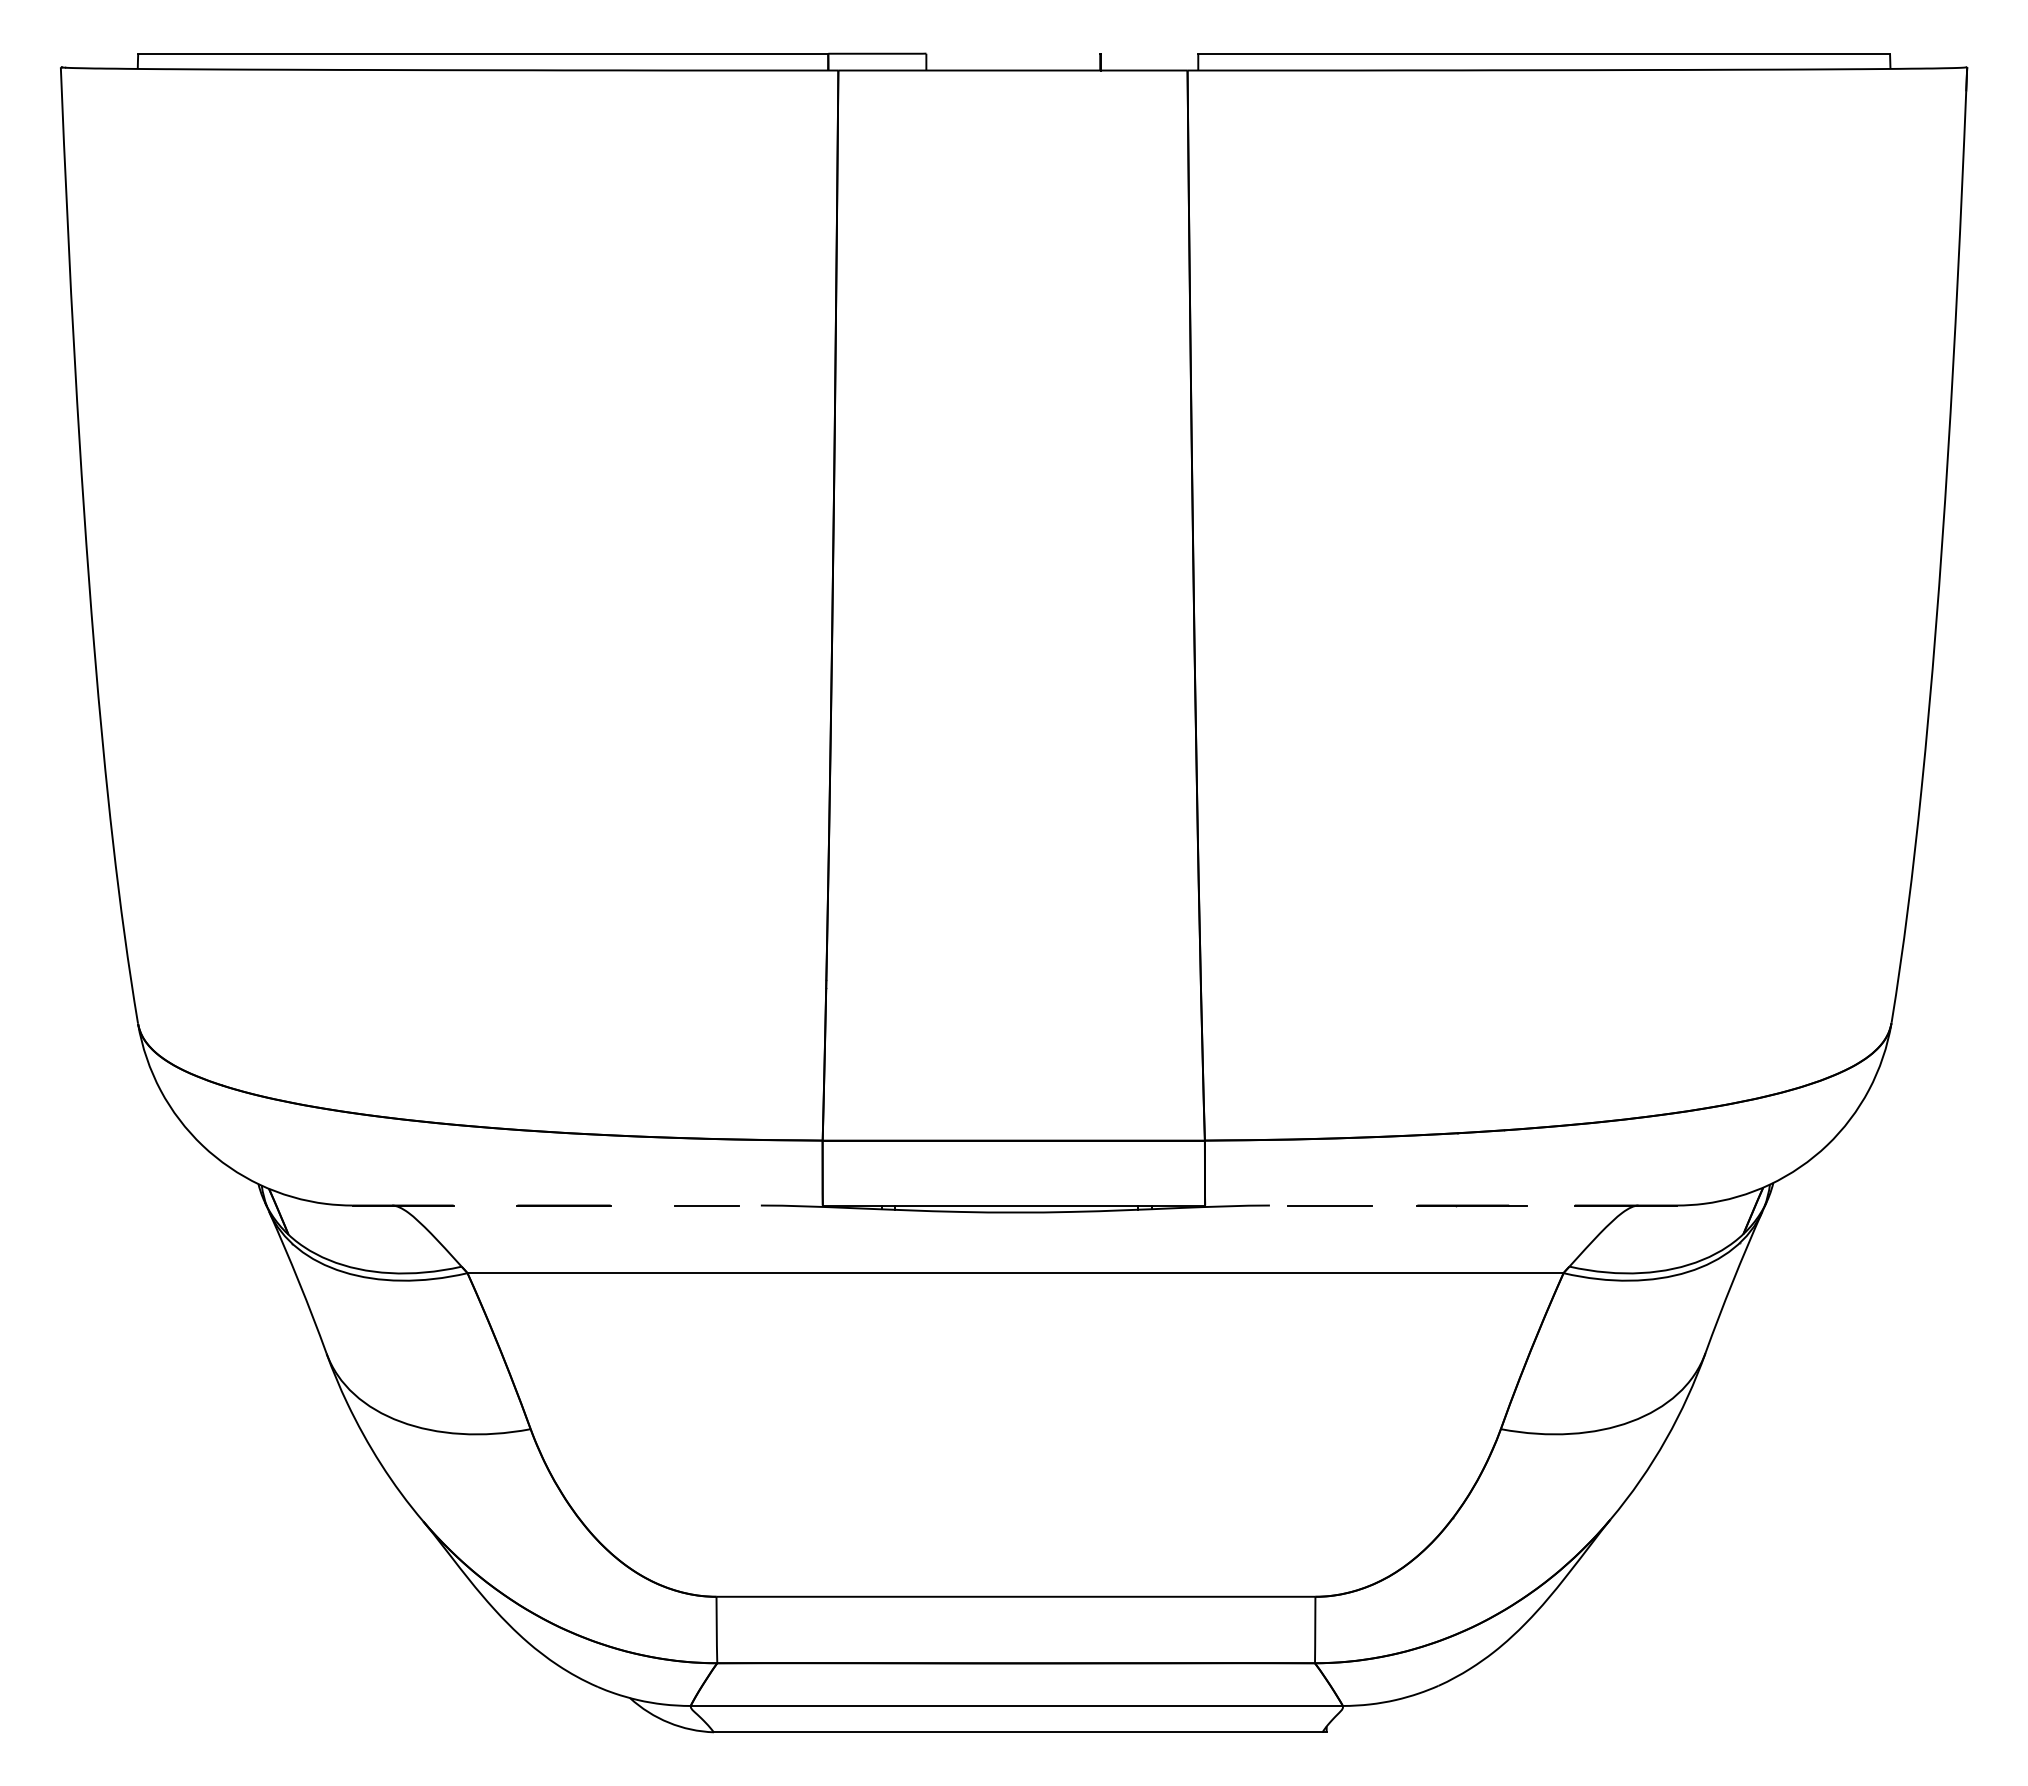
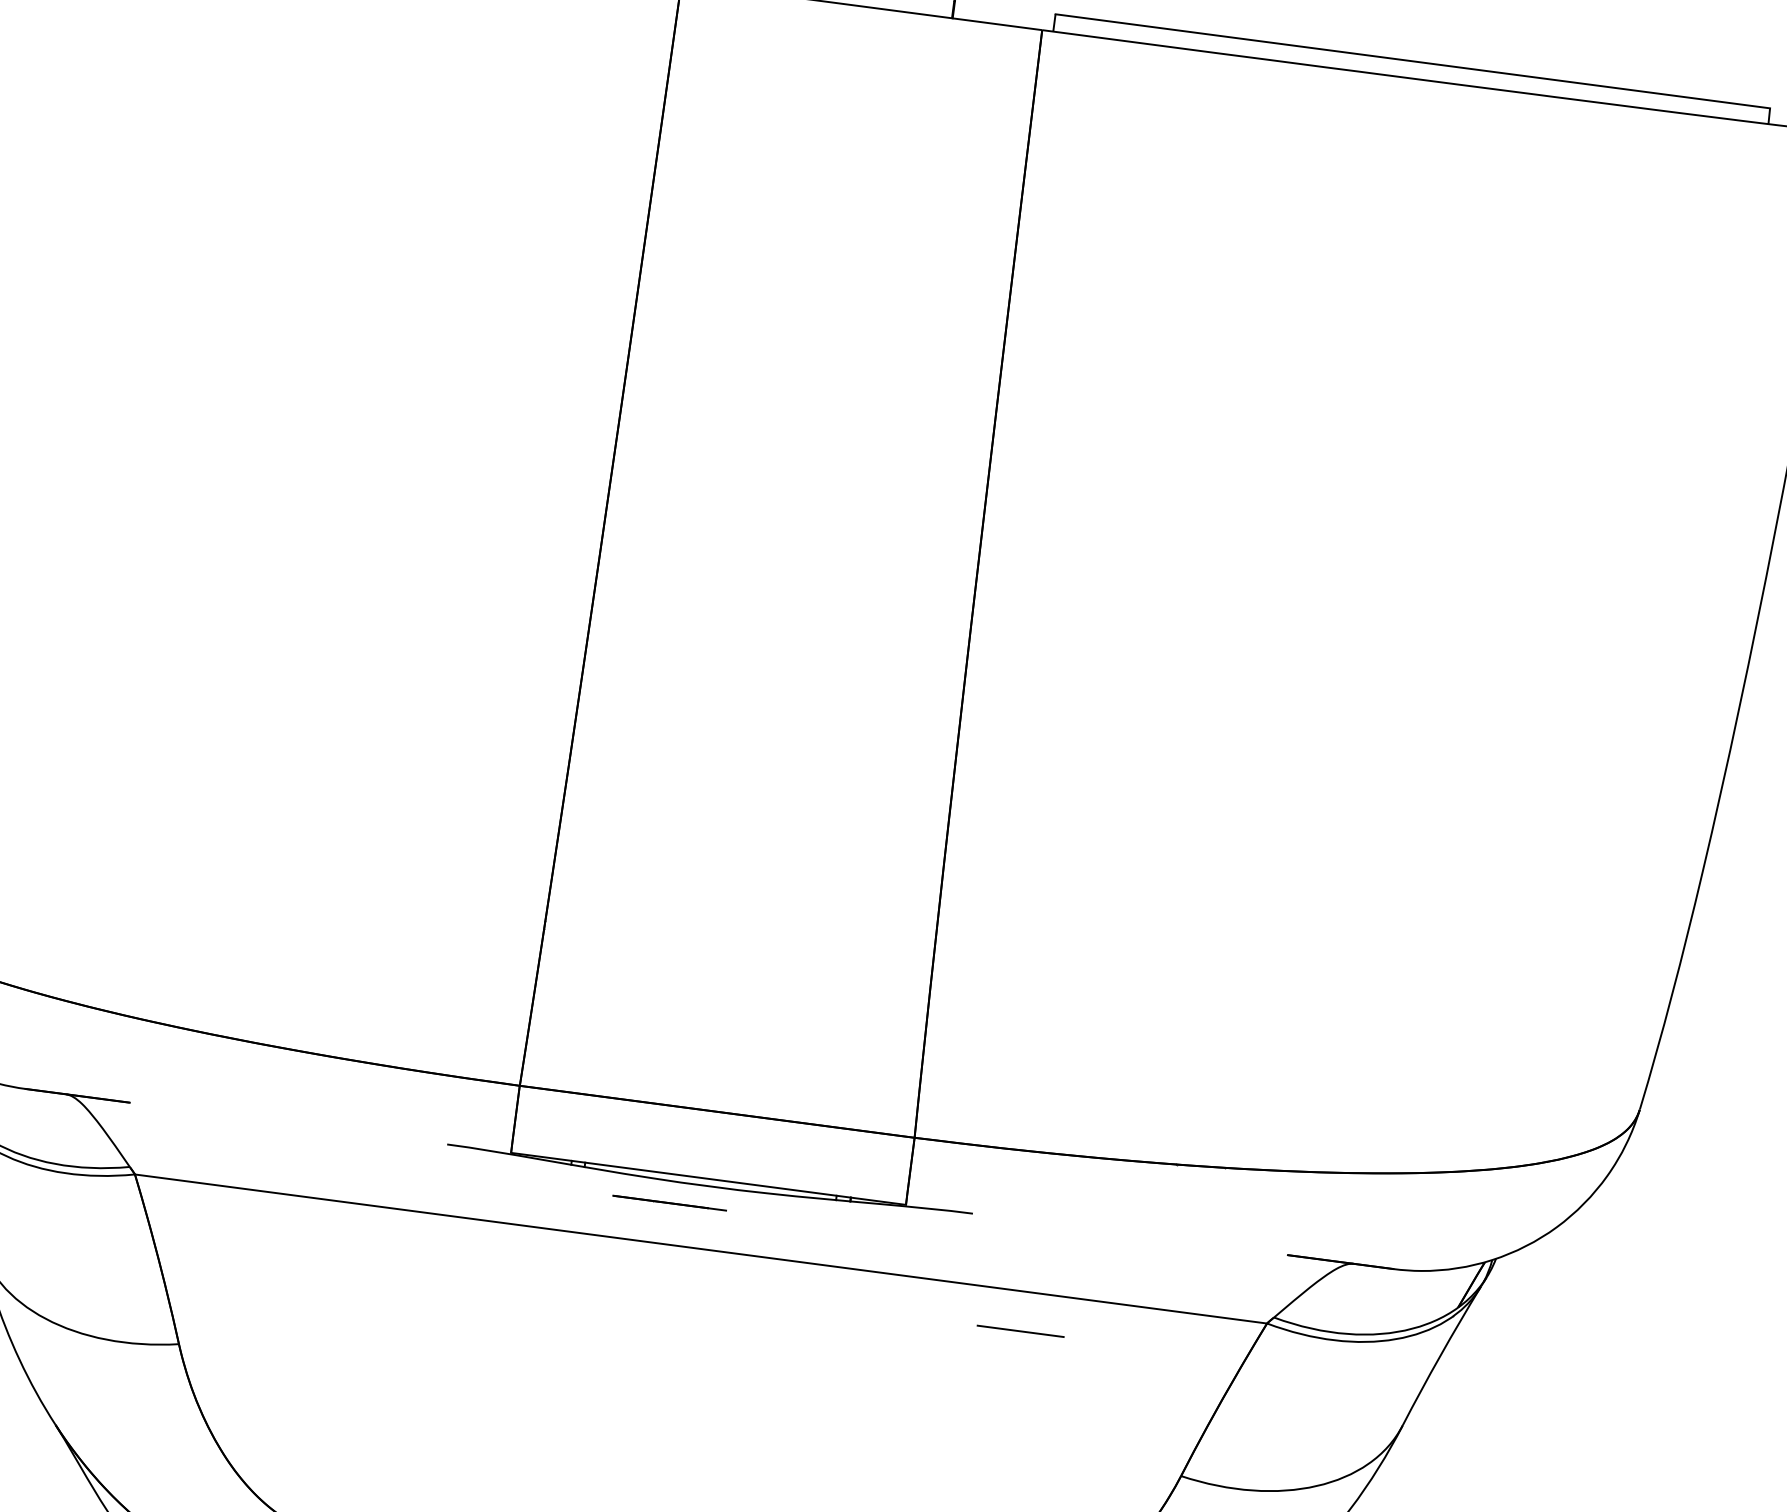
line: (563, 1205) -> (243, 1117), removed
line: (707, 1205) -> (392, 1137), removed
line: (1329, 1205) -> (1020, 1331), moved
line: (1471, 1205) -> (669, 1203), moved

